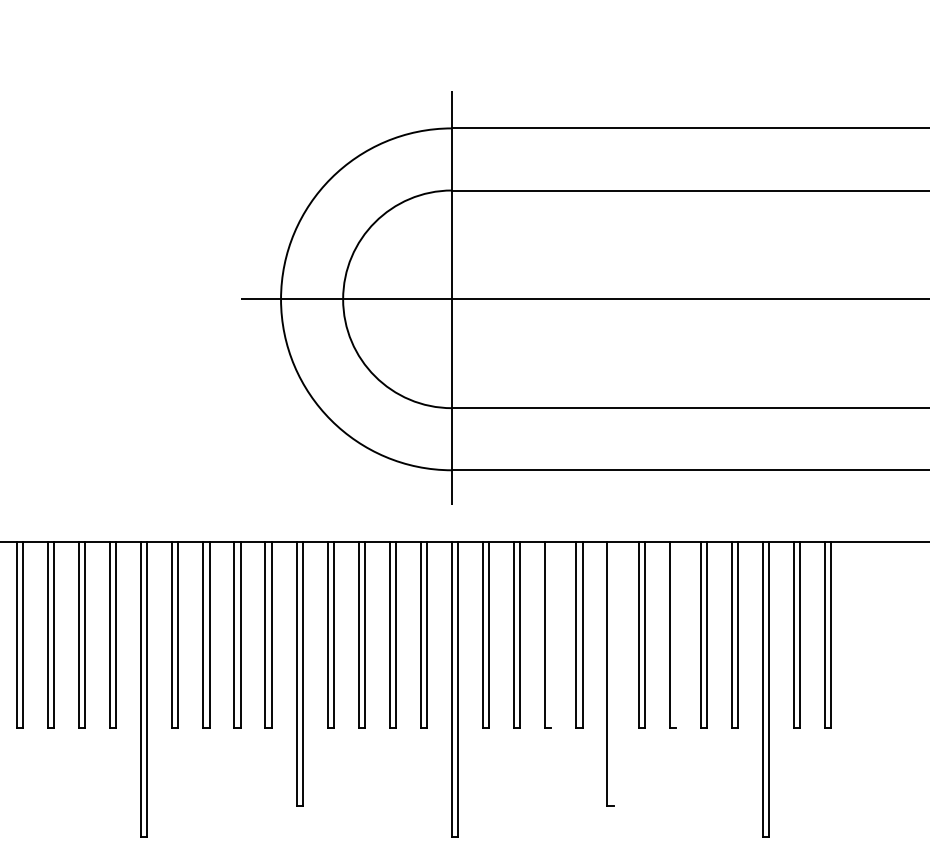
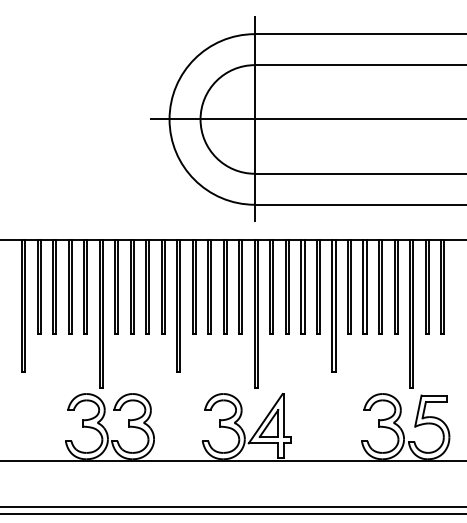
line: (551, 634) -> (304, 286), added
line: (675, 634) -> (366, 286), added
line: (613, 674) -> (335, 306), added

